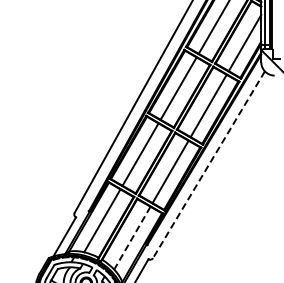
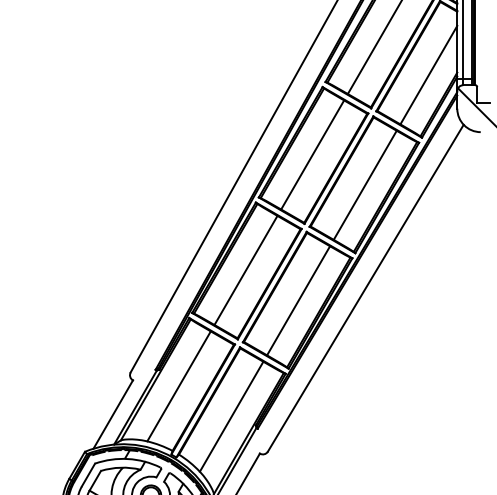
line: (209, 164) -> (366, 287), dashed -> solid
line: (132, 238) -> (231, 417), dashed -> solid

